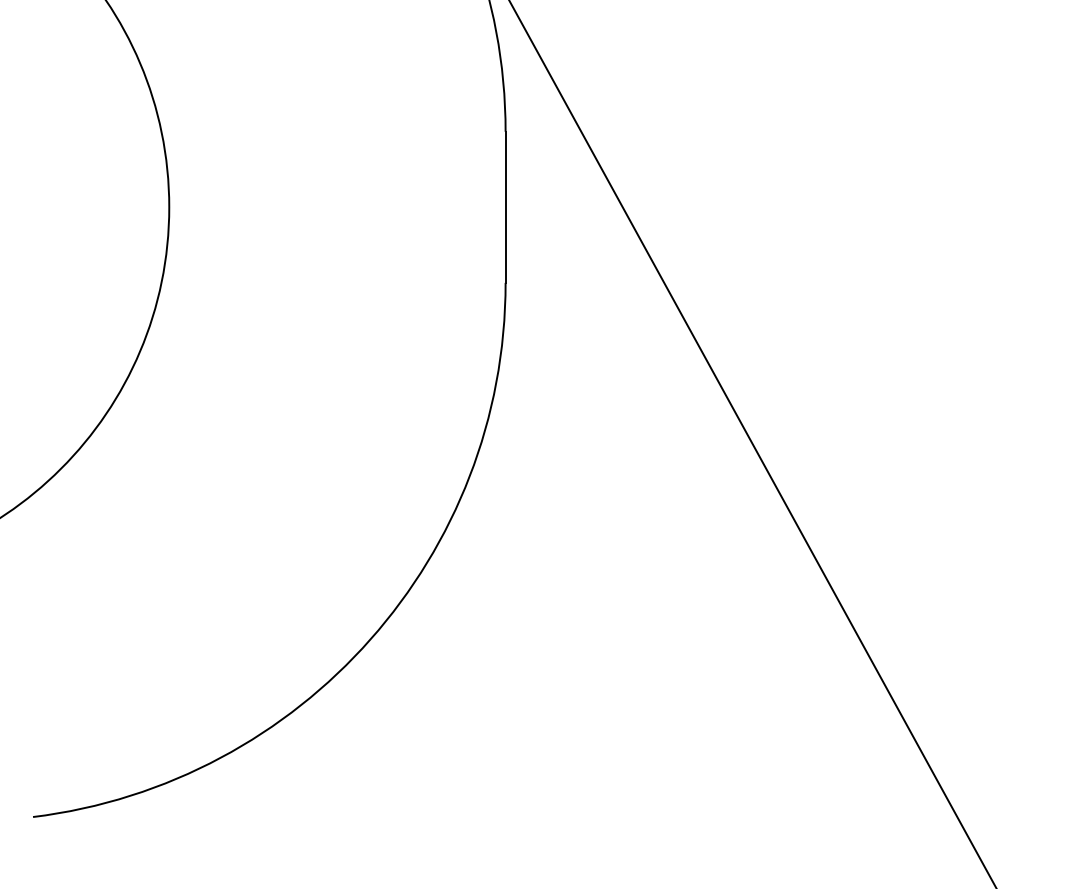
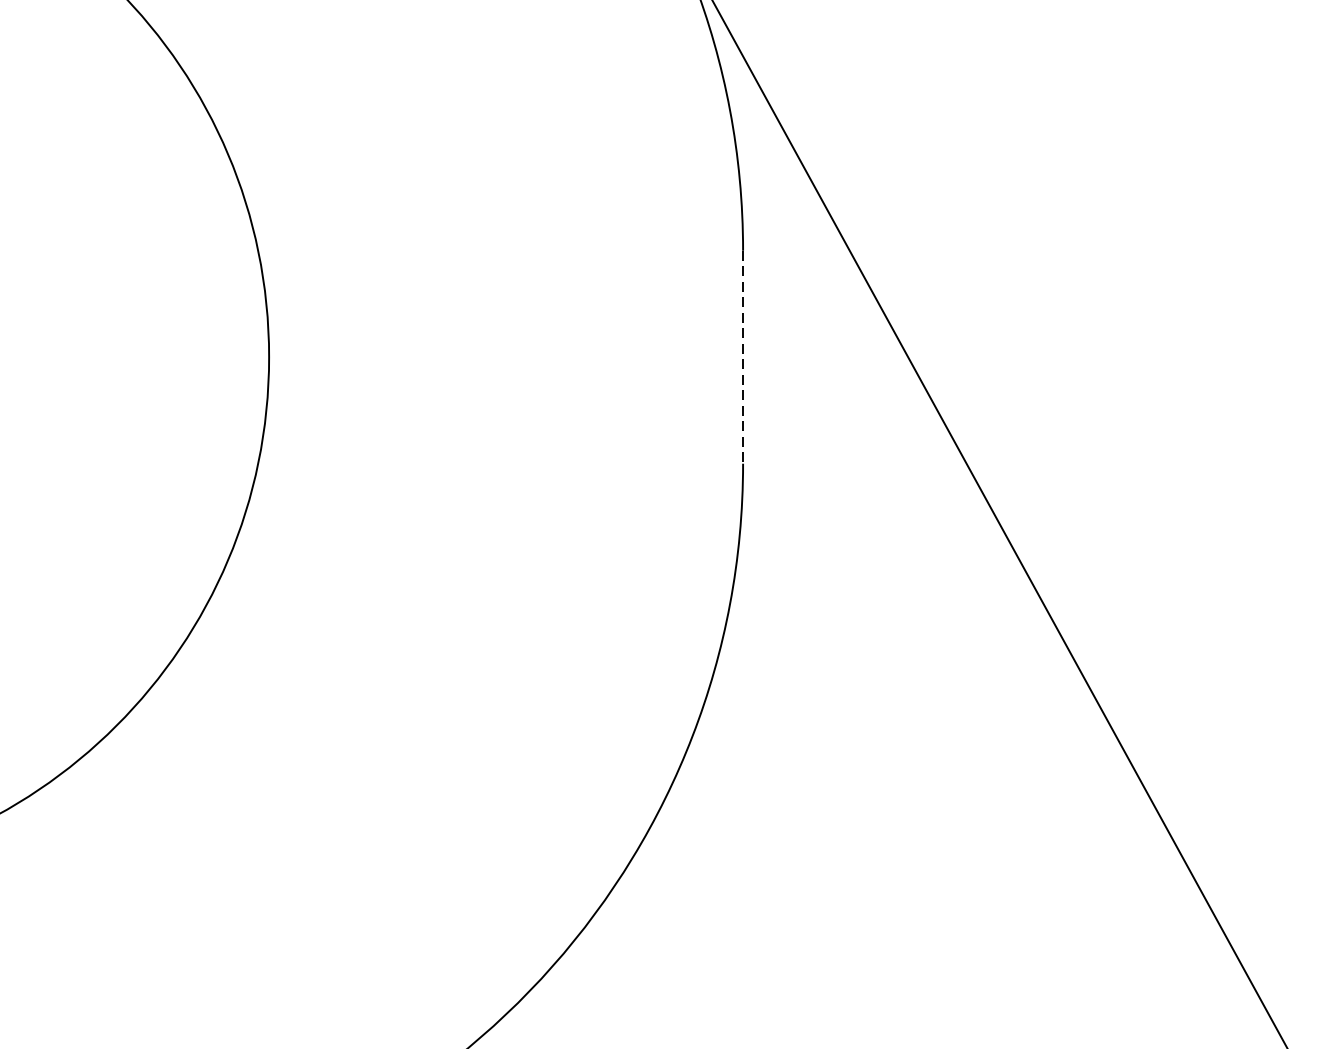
line: (505, 207) -> (742, 357), solid -> dashed

